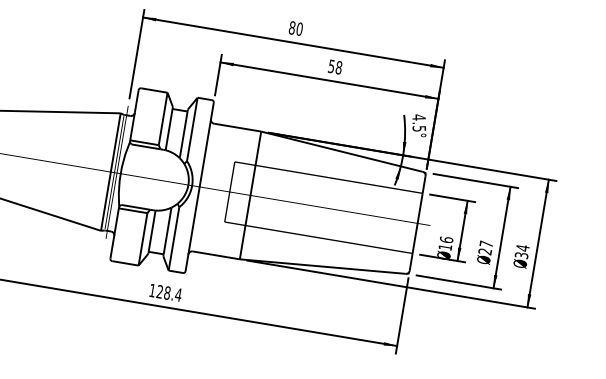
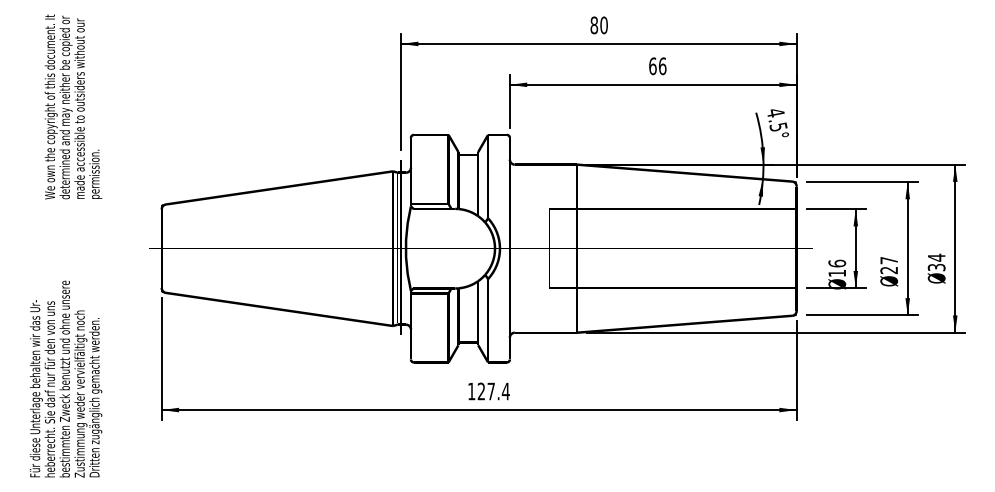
text: (335, 67) -> (657, 66), 58 -> 66
text: (167, 293) -> (491, 391), 128.4 -> 127.4

